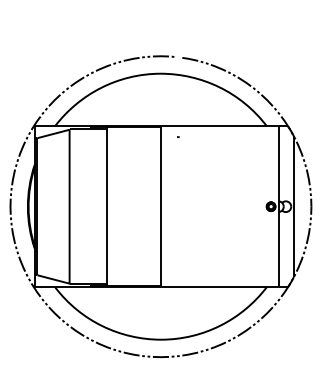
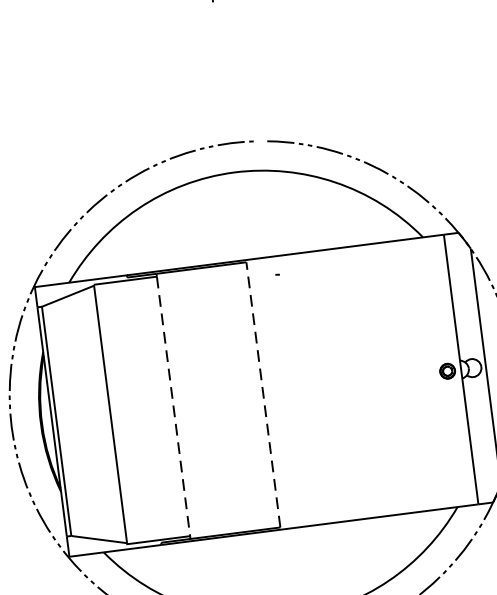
line: (107, 206) -> (173, 405), solid -> dashed
line: (160, 206) -> (262, 394), solid -> dashed

